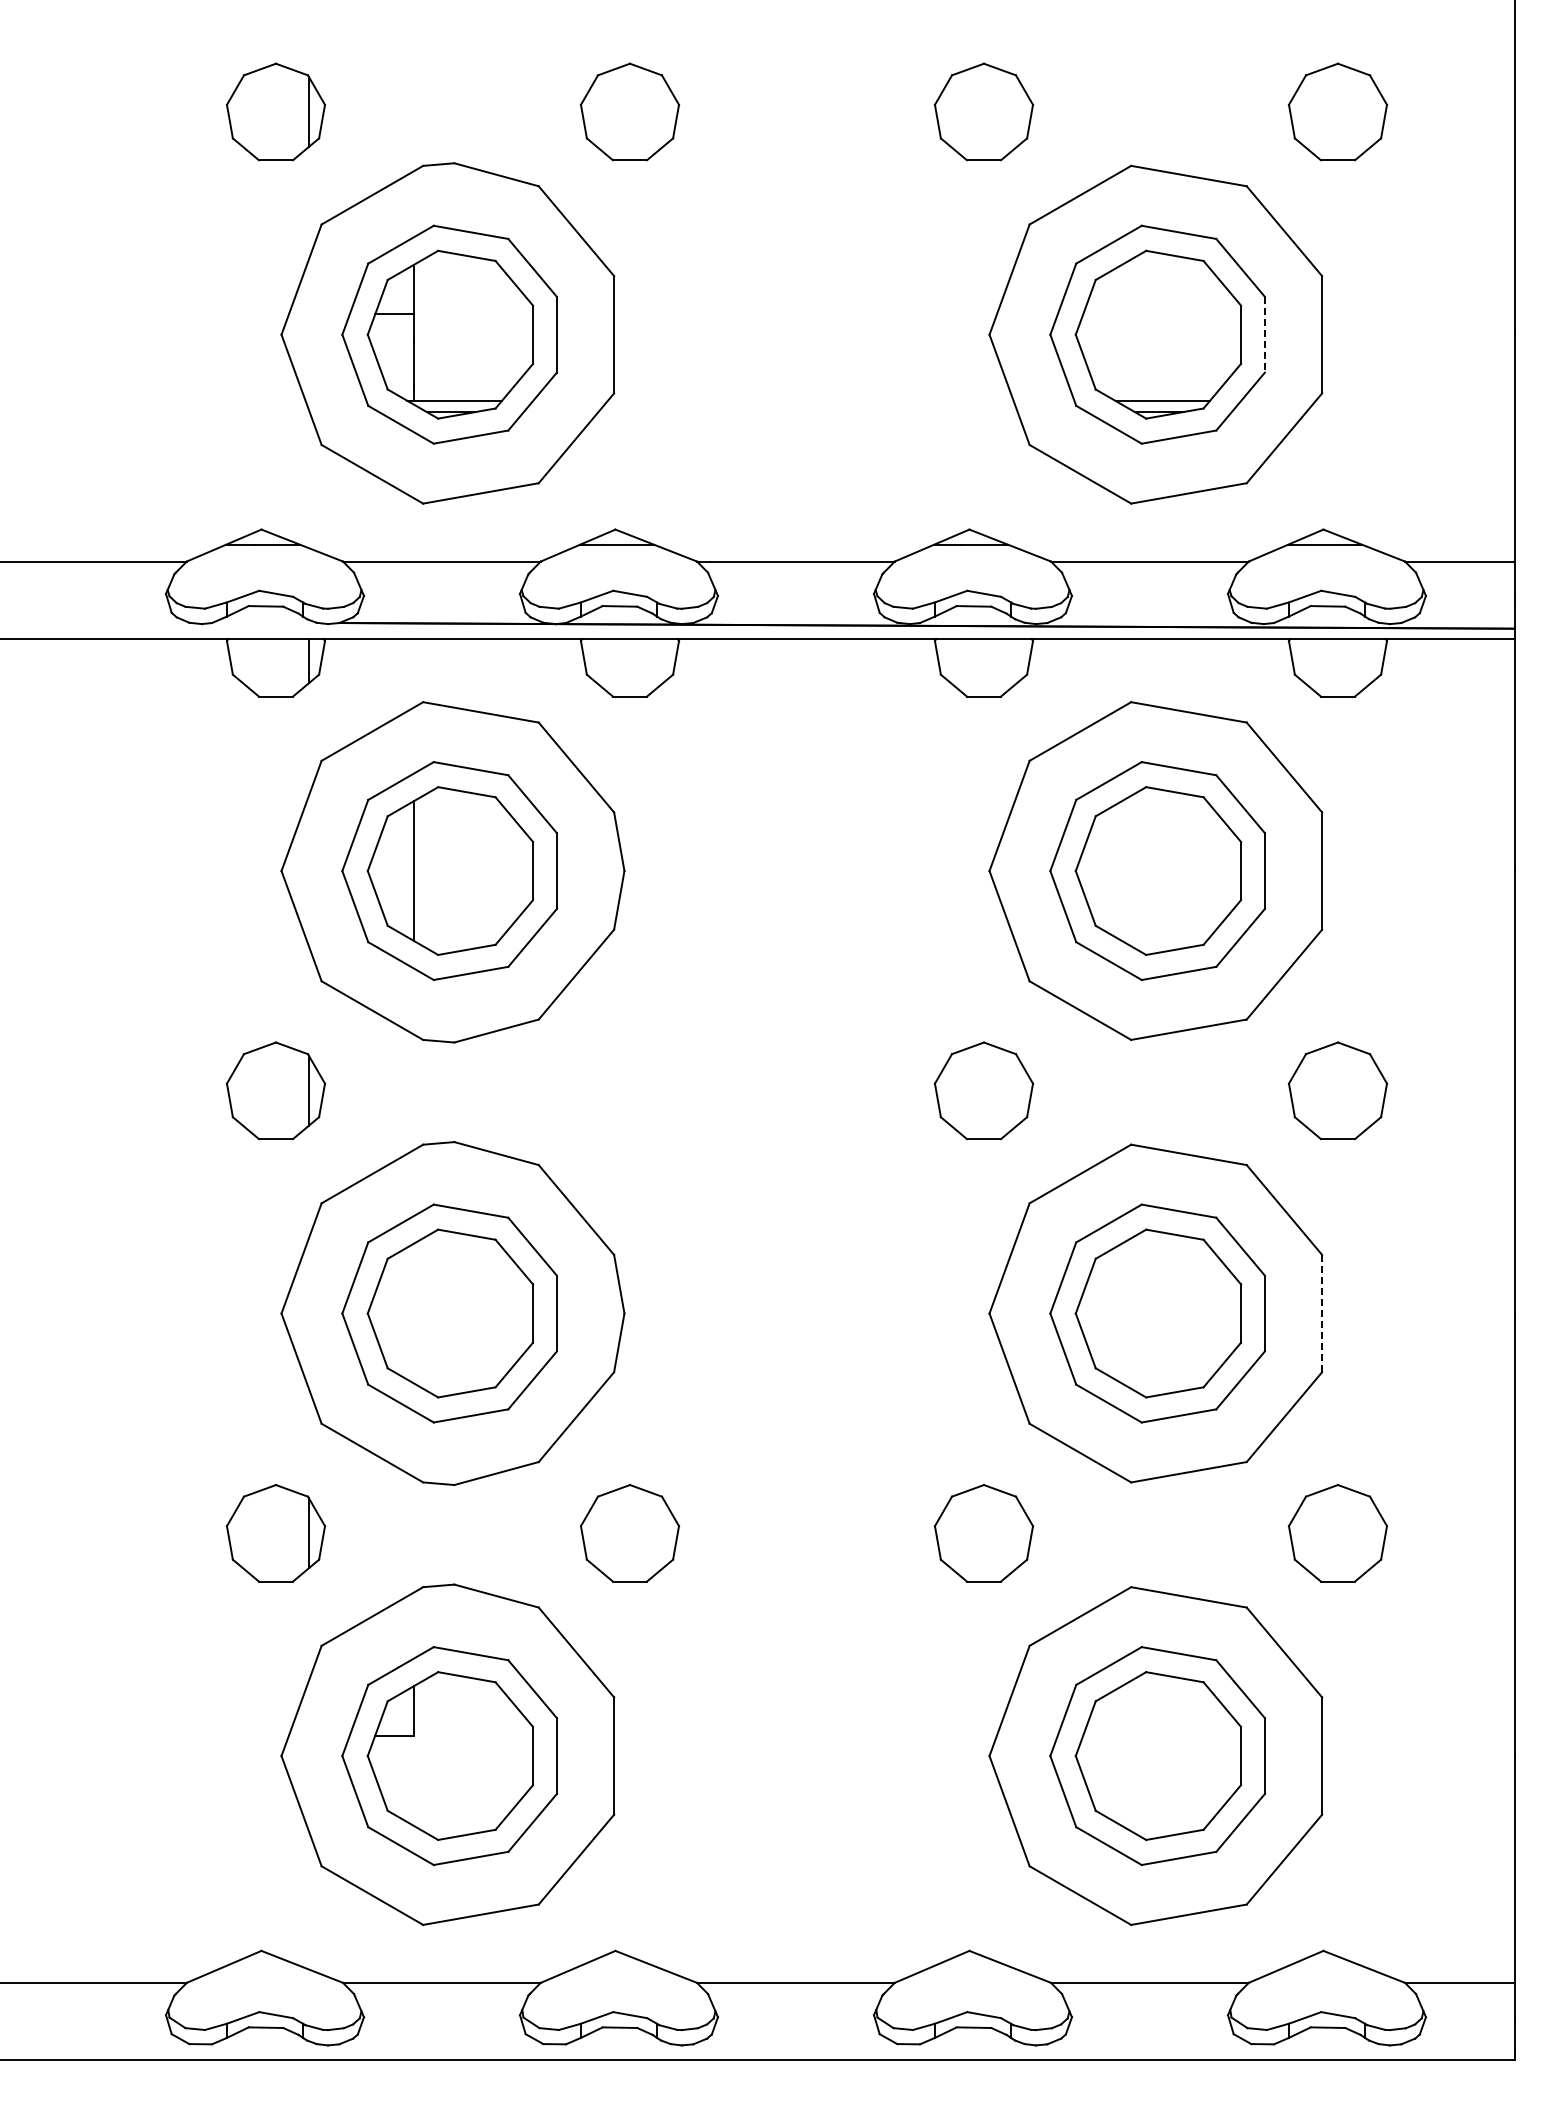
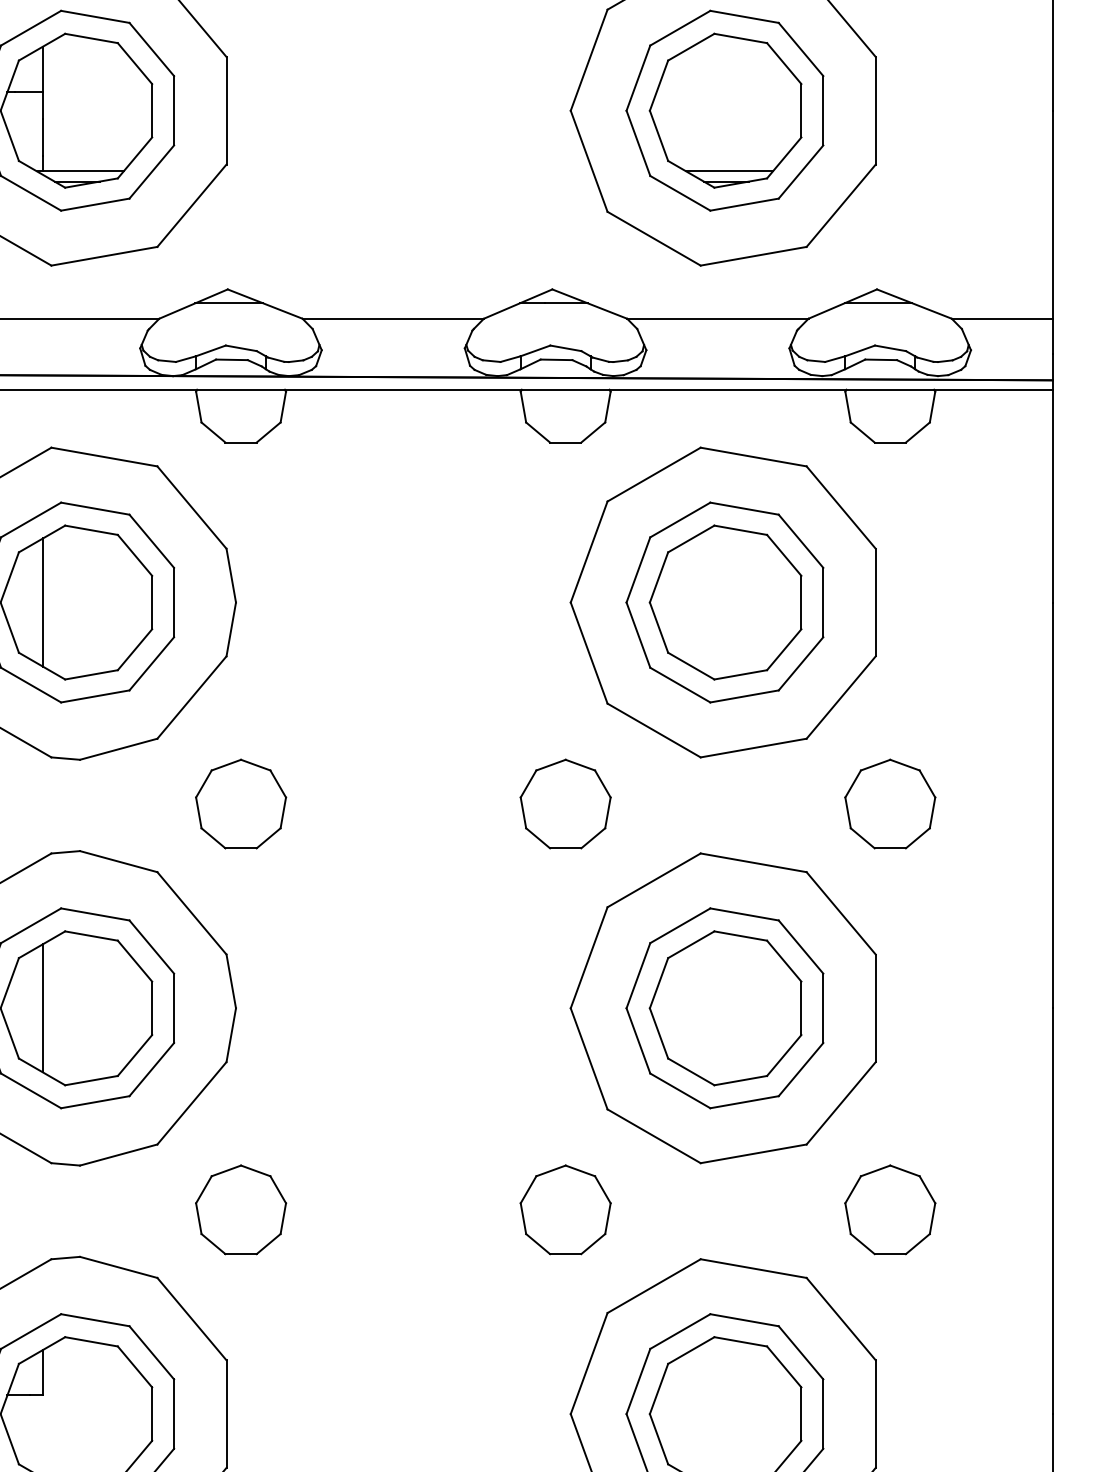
line: (1264, 334) -> (822, 110), dashed -> solid
part: (629, 1090) -> (240, 803), added
line: (414, 1313) -> (43, 1008), added
line: (1322, 1313) -> (876, 1008), dashed -> solid

